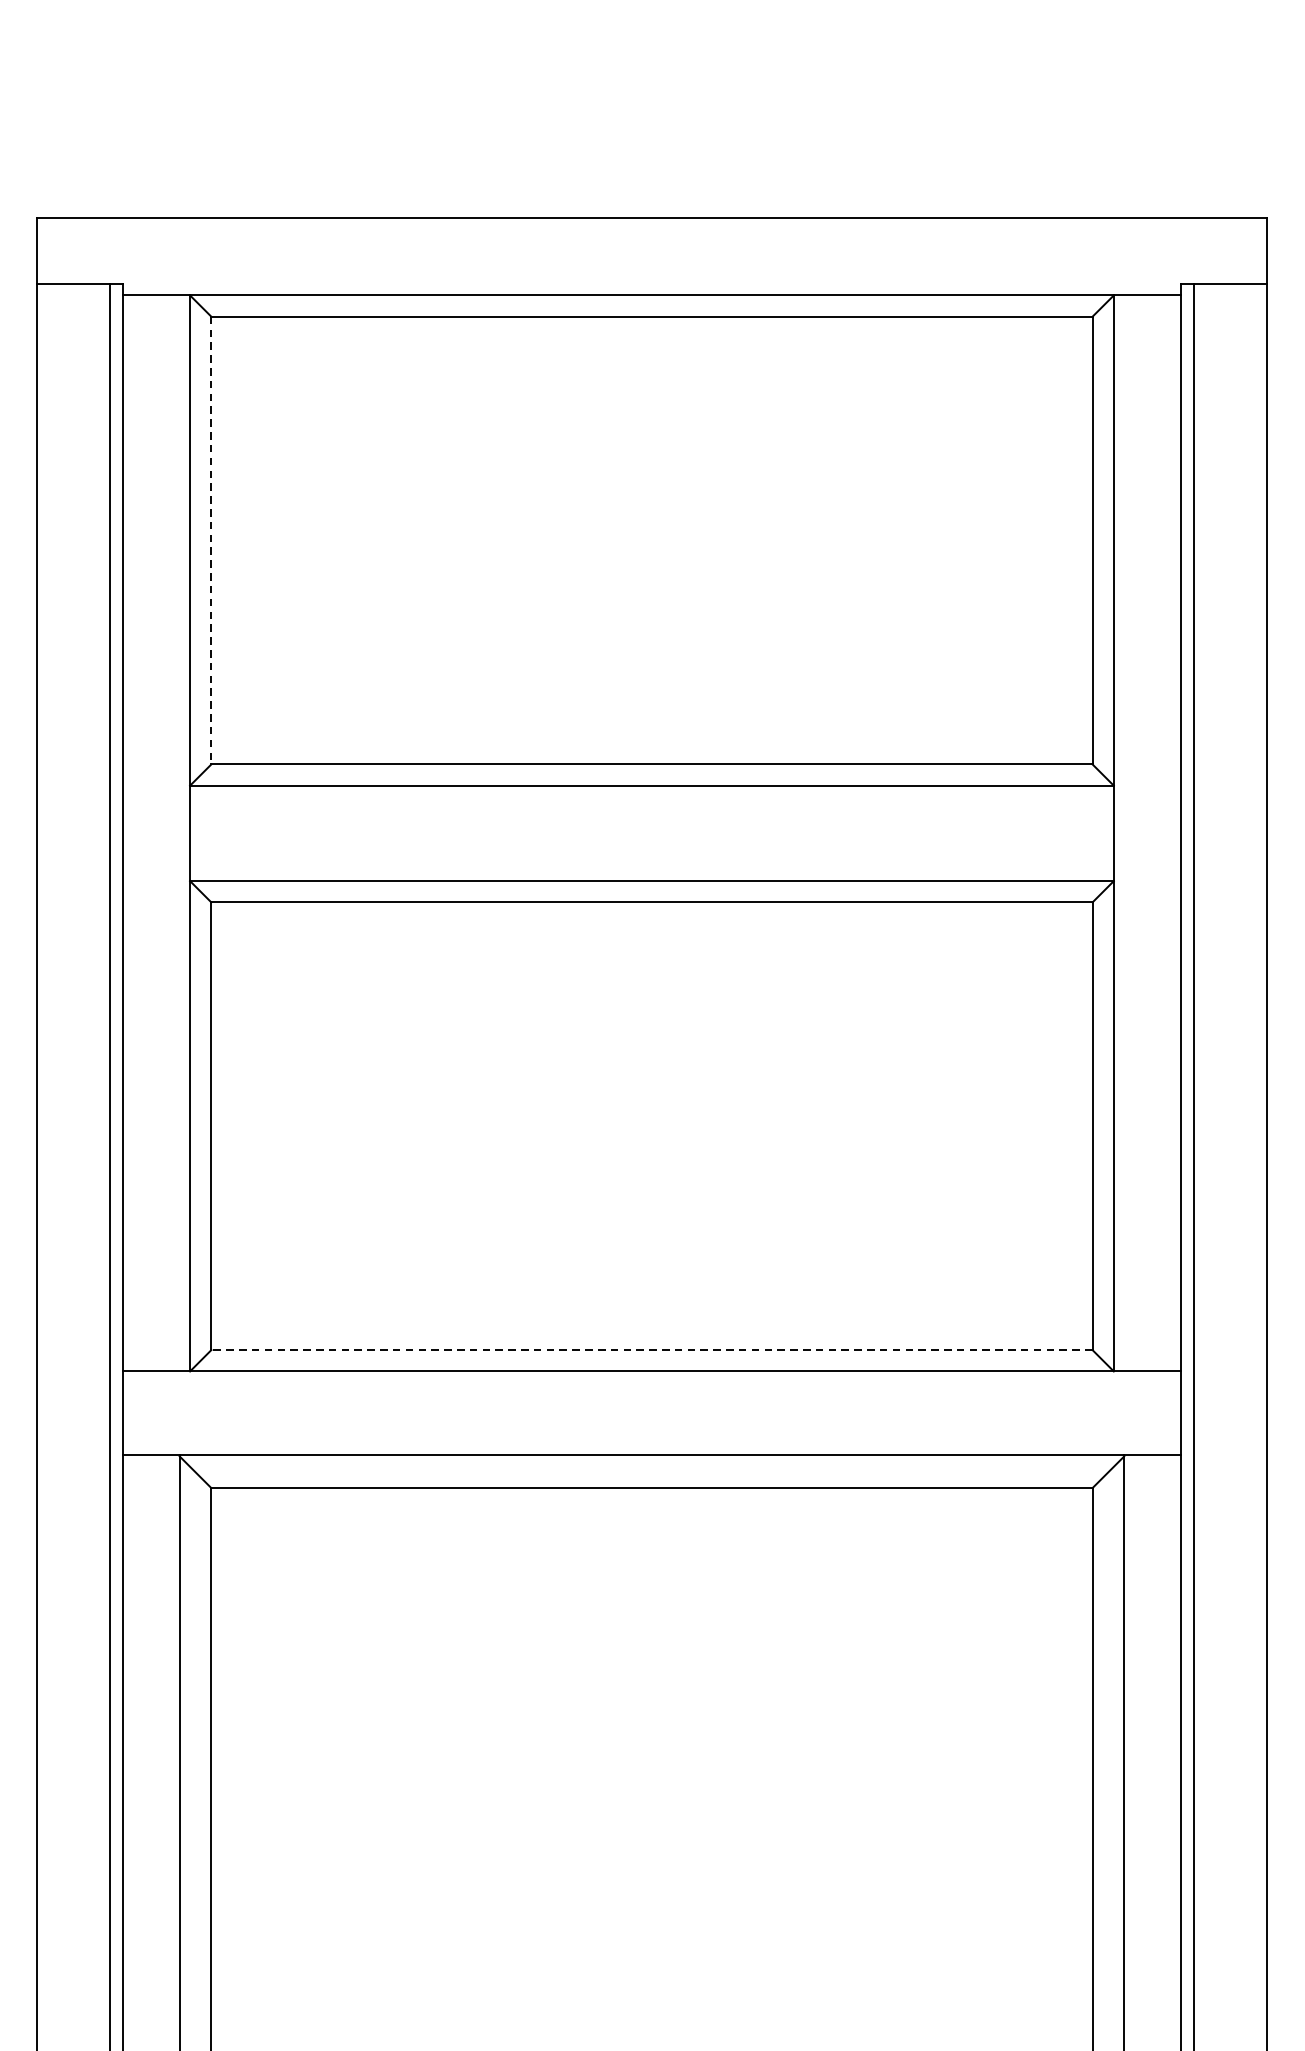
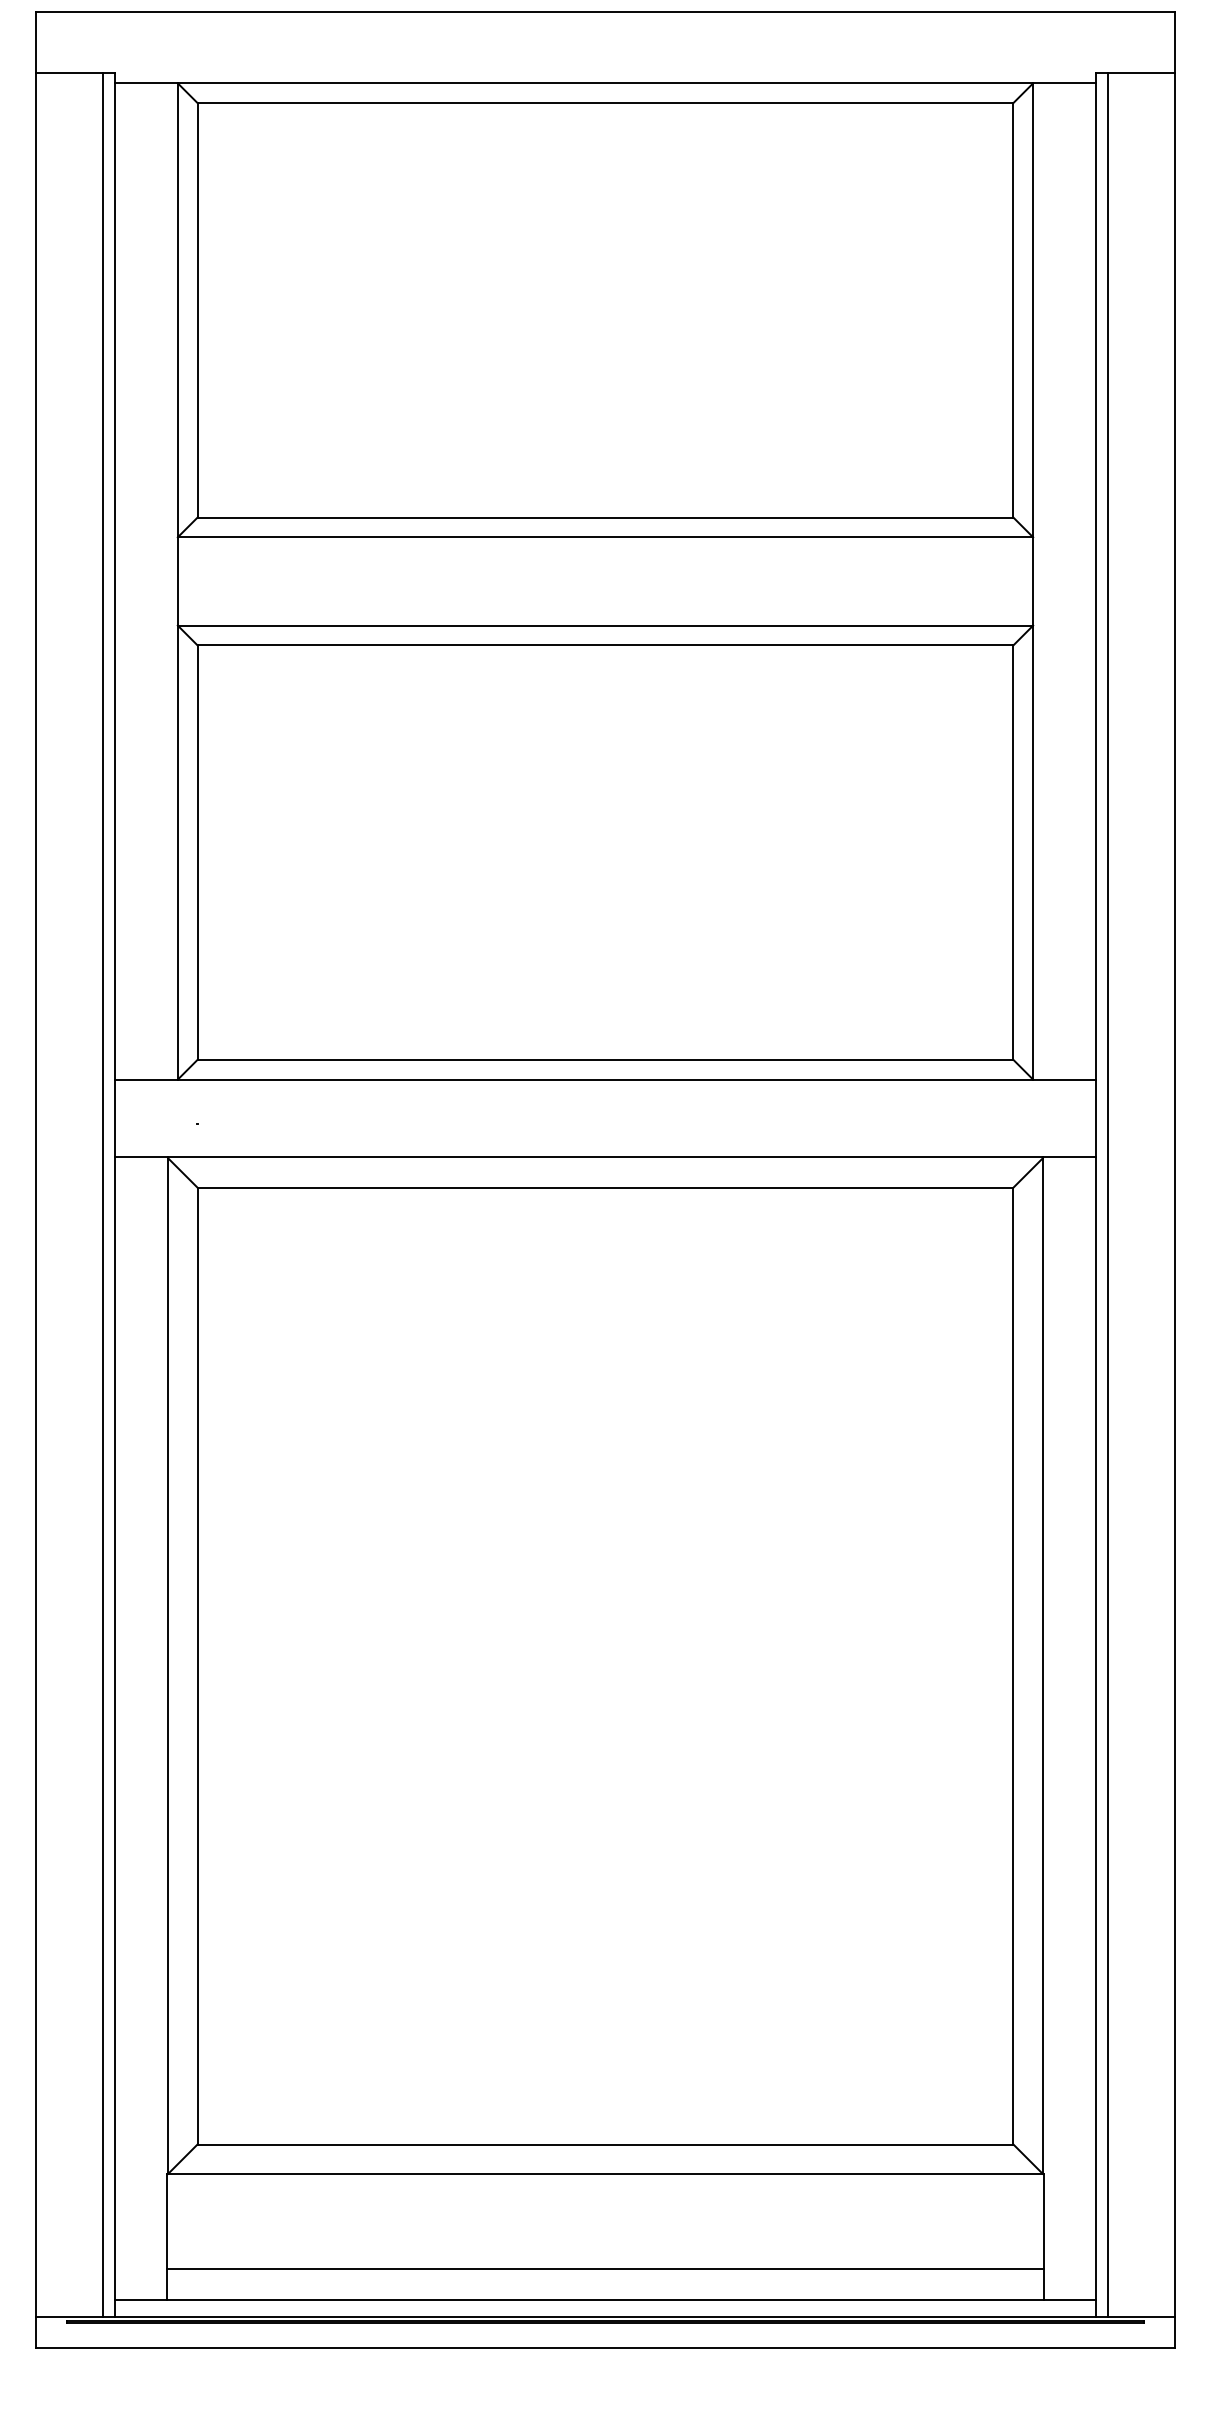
line: (211, 540) -> (197, 310), dashed -> solid
line: (651, 1349) -> (605, 1059), dashed -> solid

